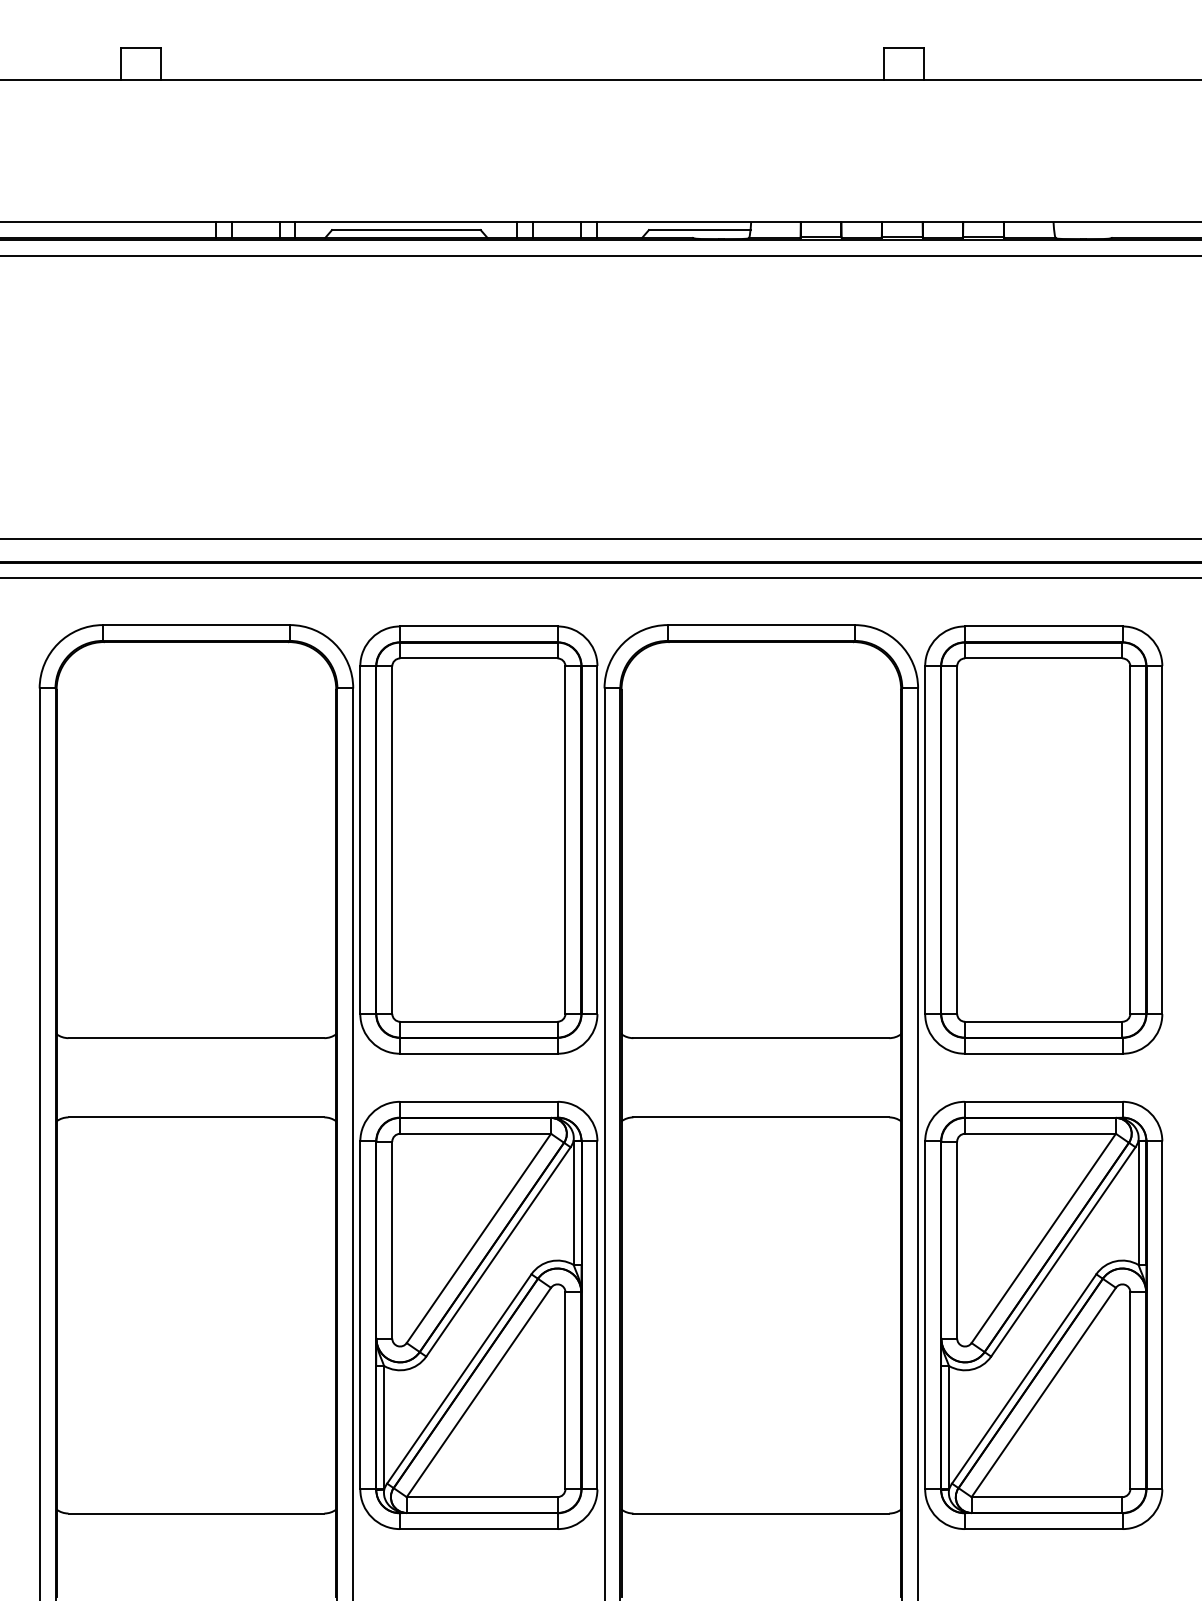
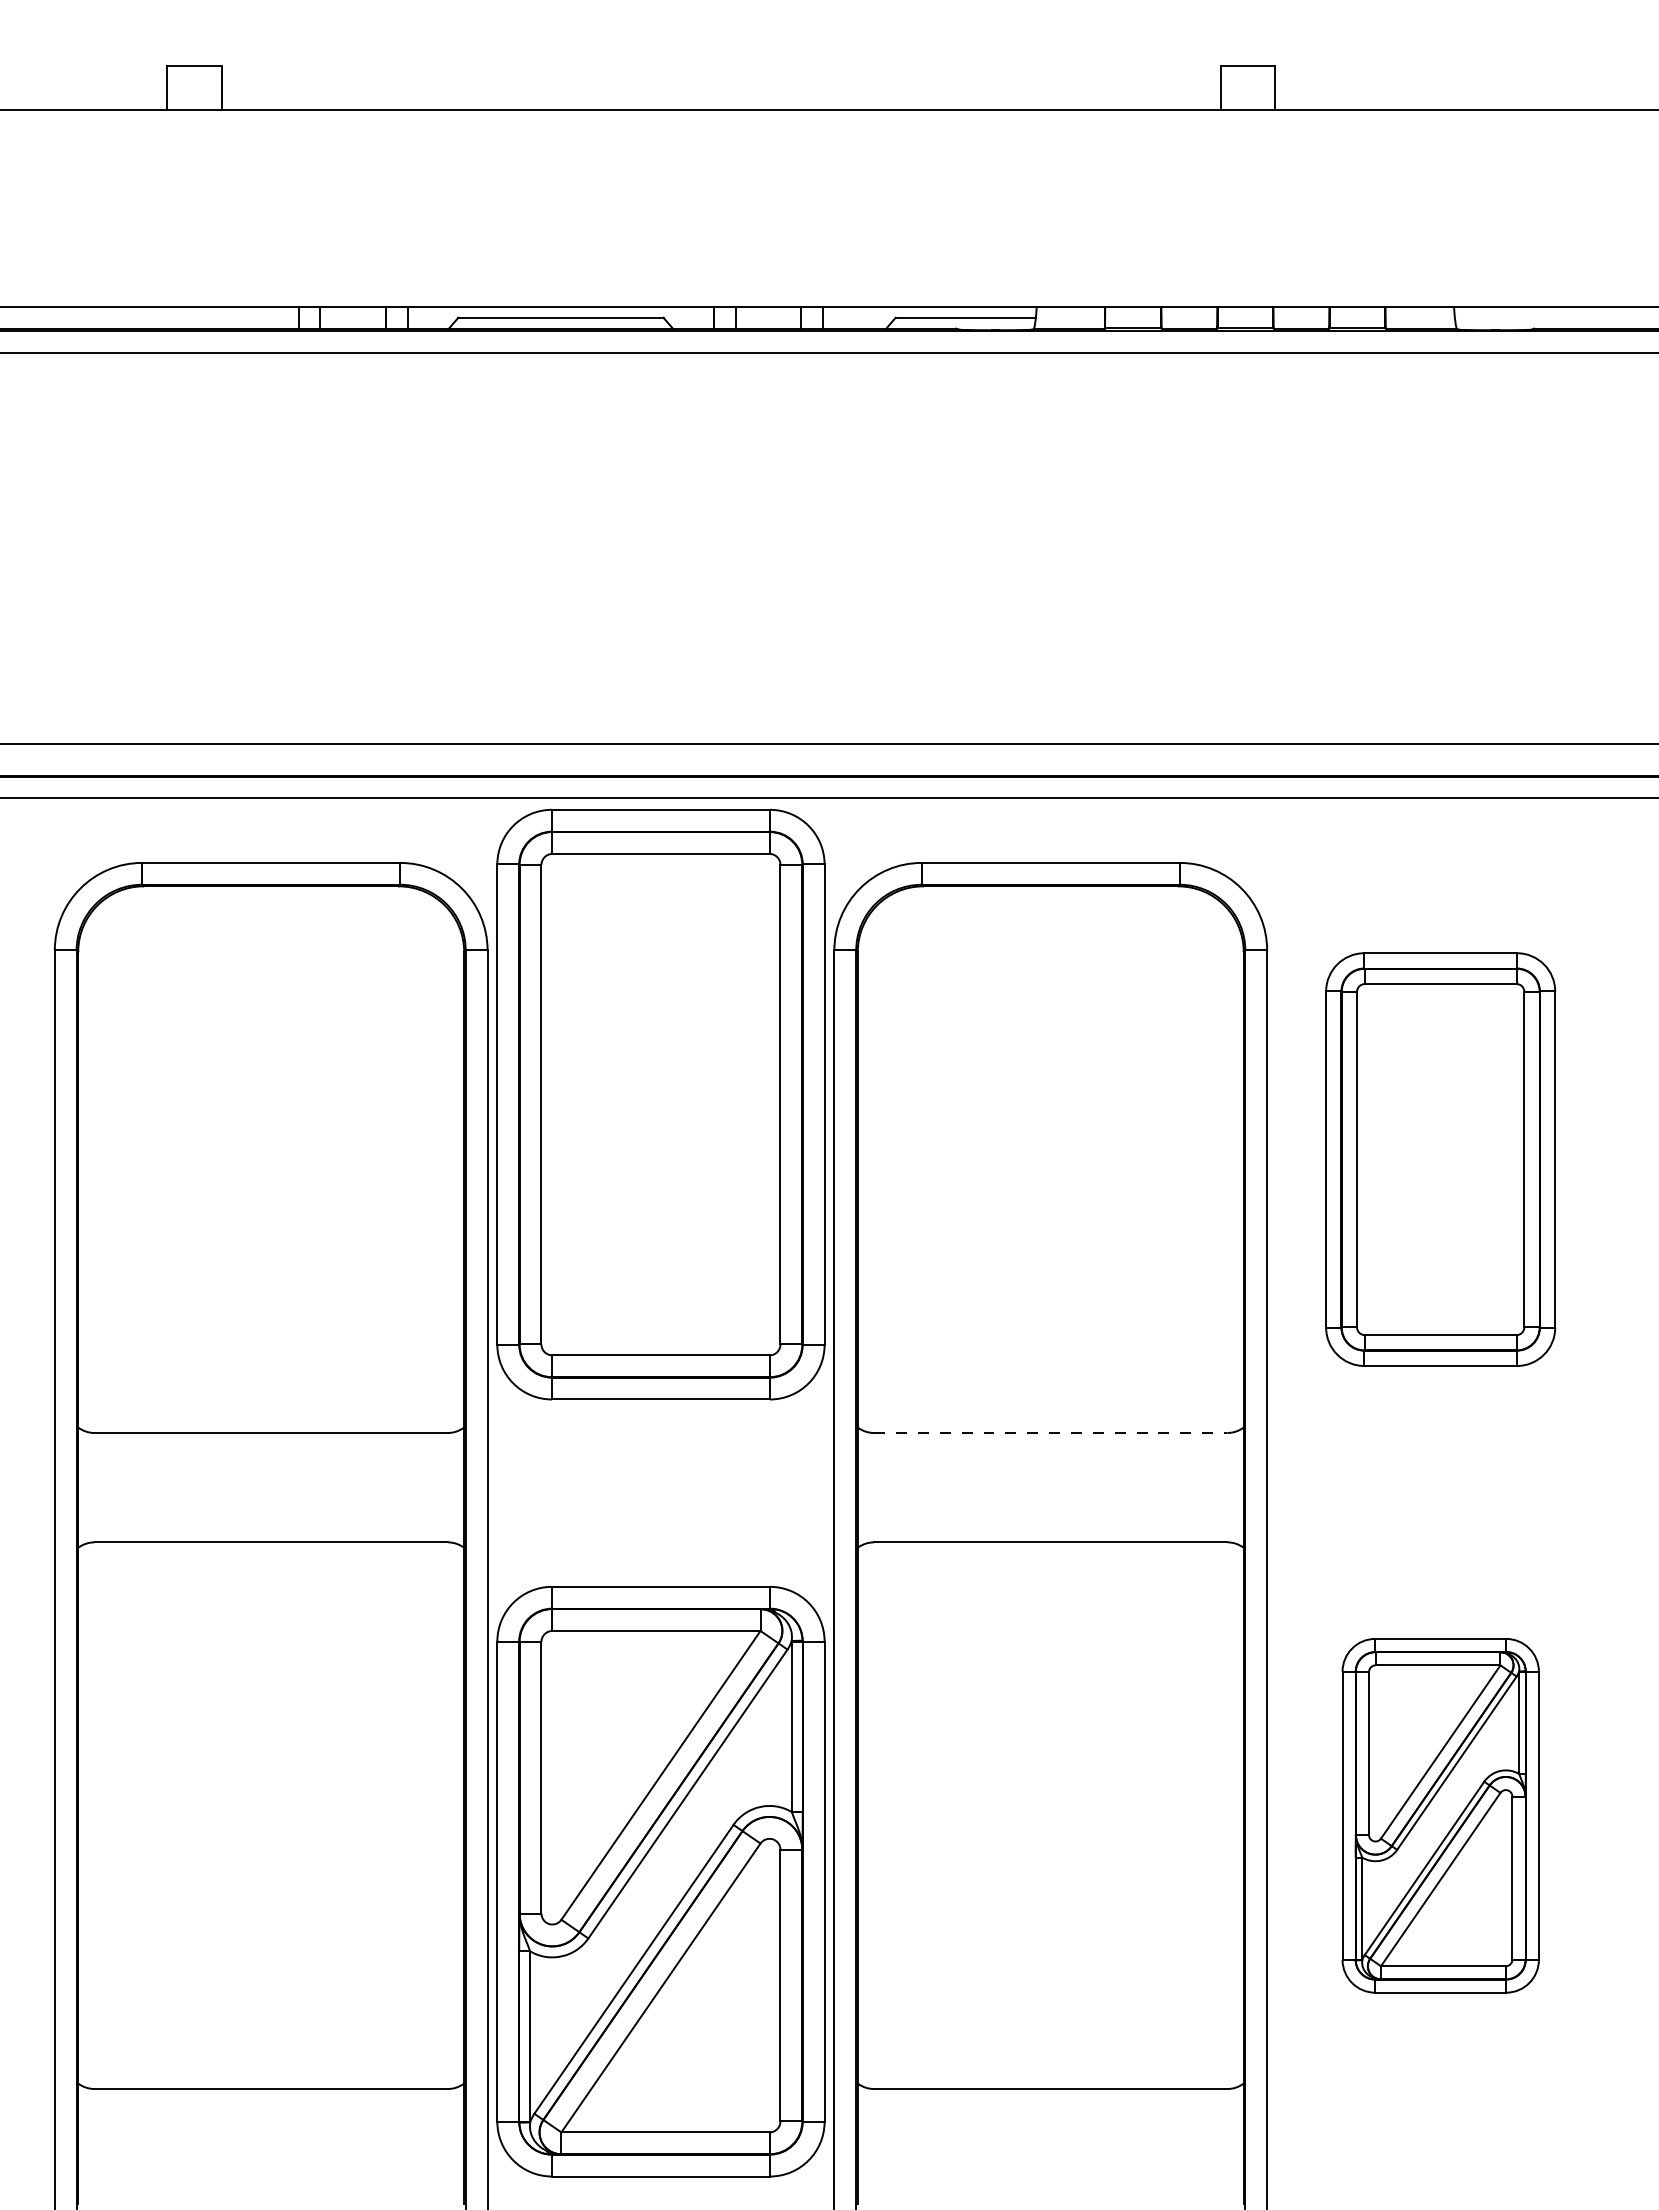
part: (478, 839) -> (660, 1104), moved
part: (1043, 839) -> (1440, 1159), size x0.7
line: (761, 1038) -> (1050, 1433), solid -> dashed
part: (478, 1315) -> (660, 1881), moved
part: (1043, 1315) -> (1440, 1815), size x0.6

